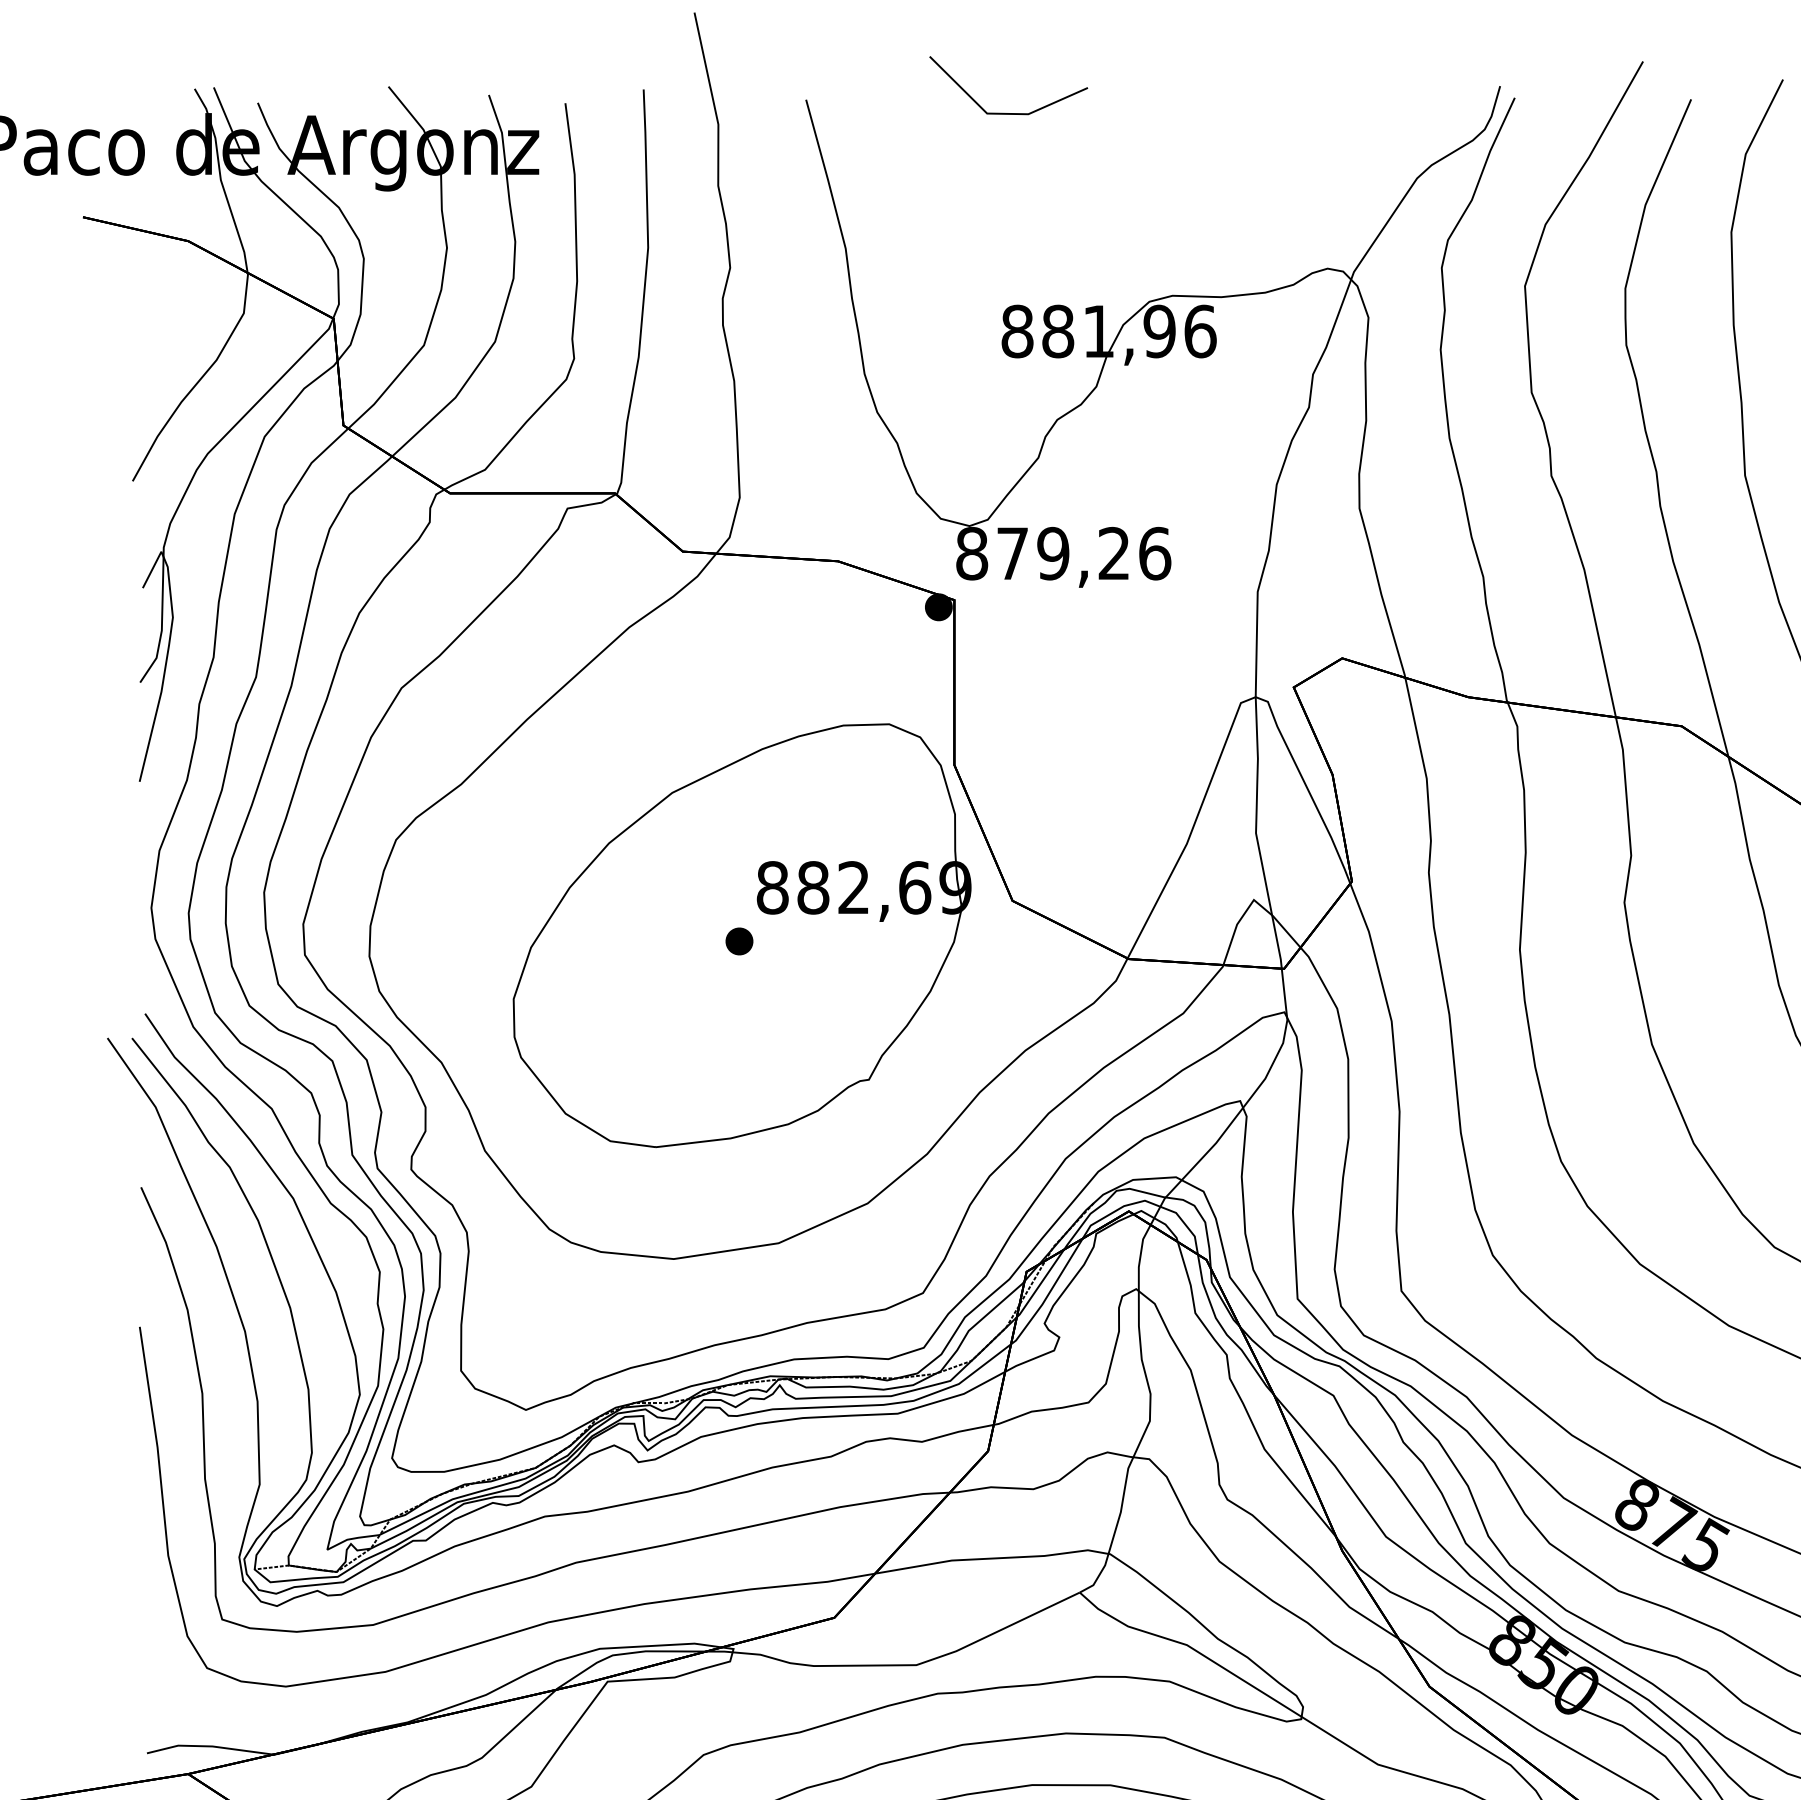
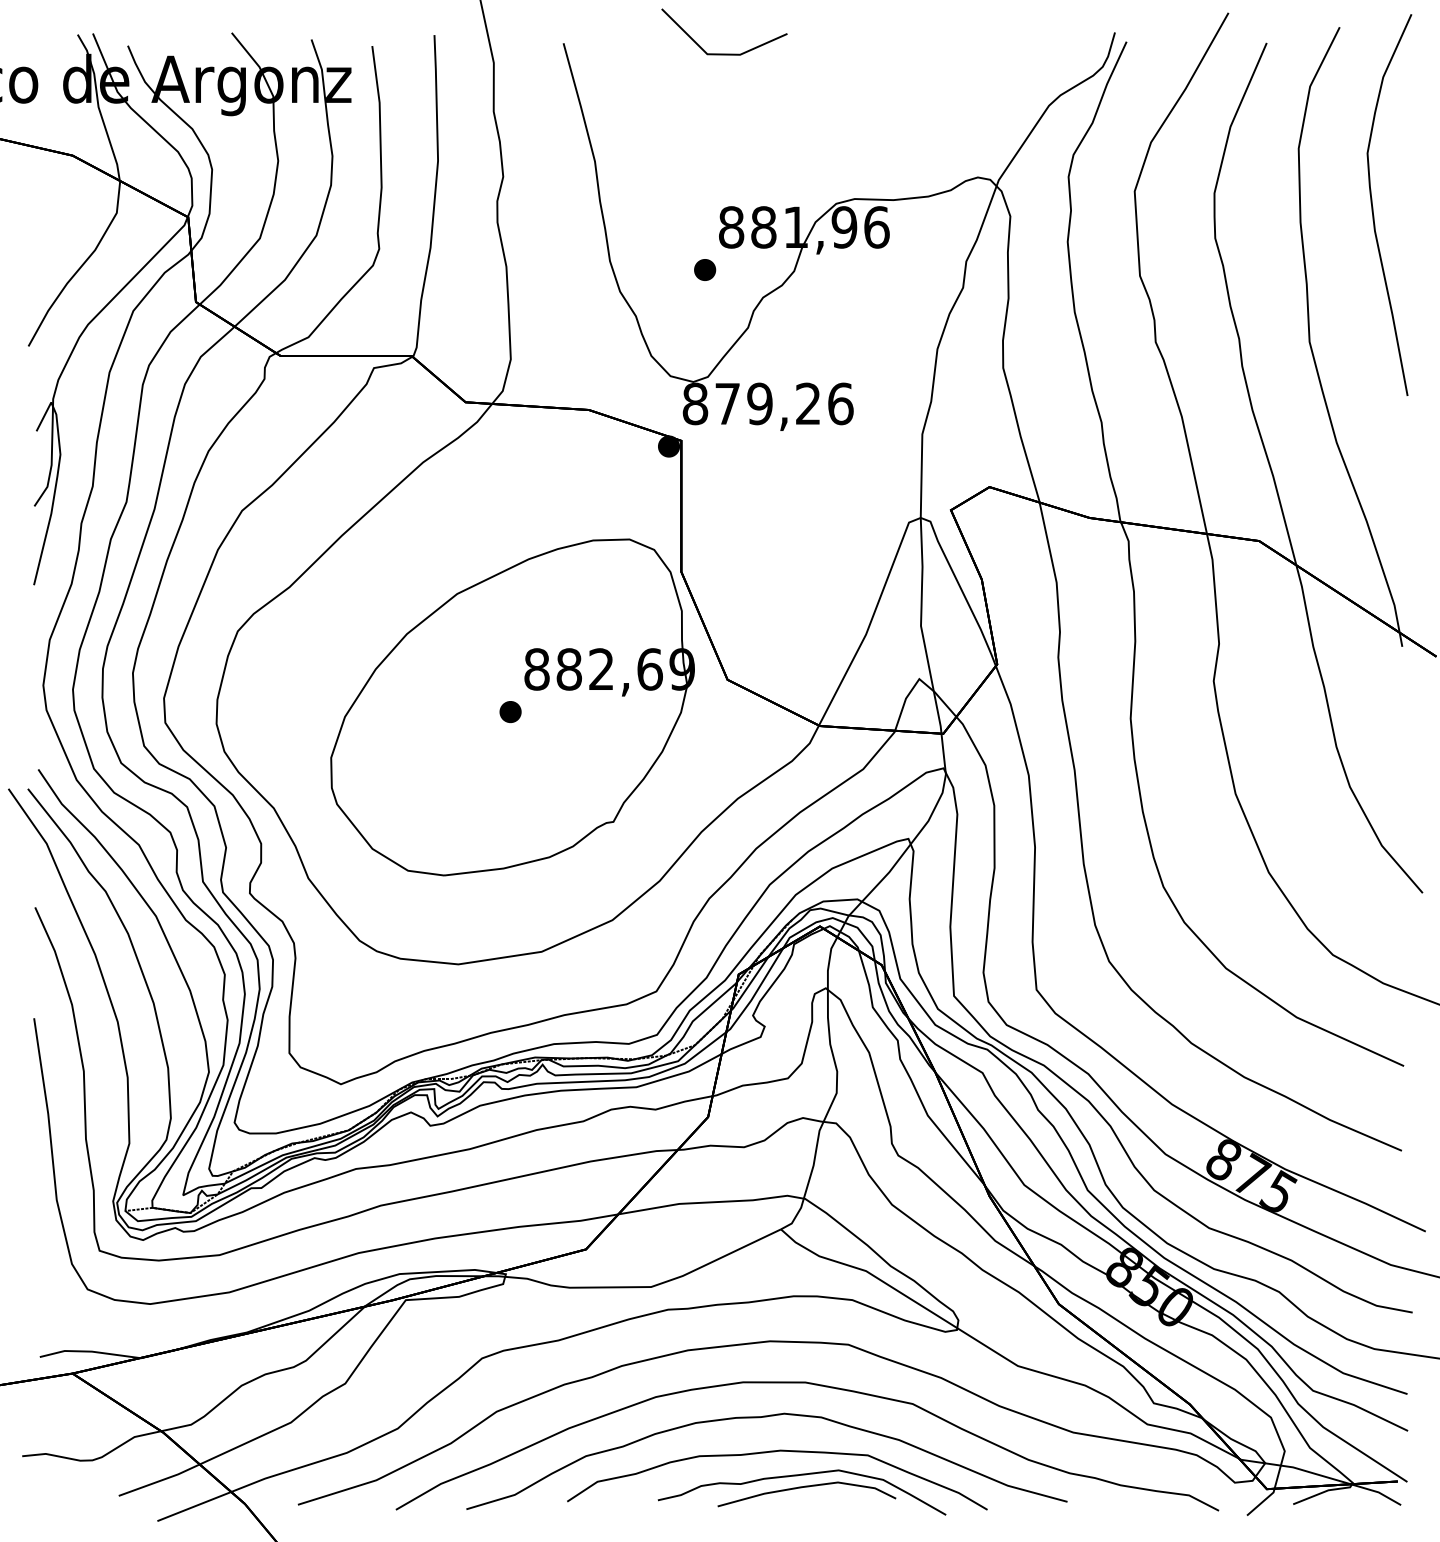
part: (984, 384) -> (705, 269), added

